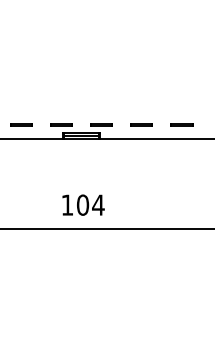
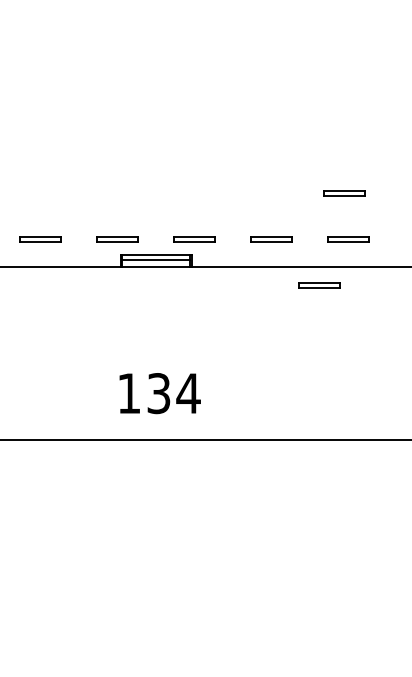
line: (179, 100) -> (344, 192), added
line: (166, 148) -> (319, 284), added
text: (83, 204) -> (159, 392), 104 -> 134

